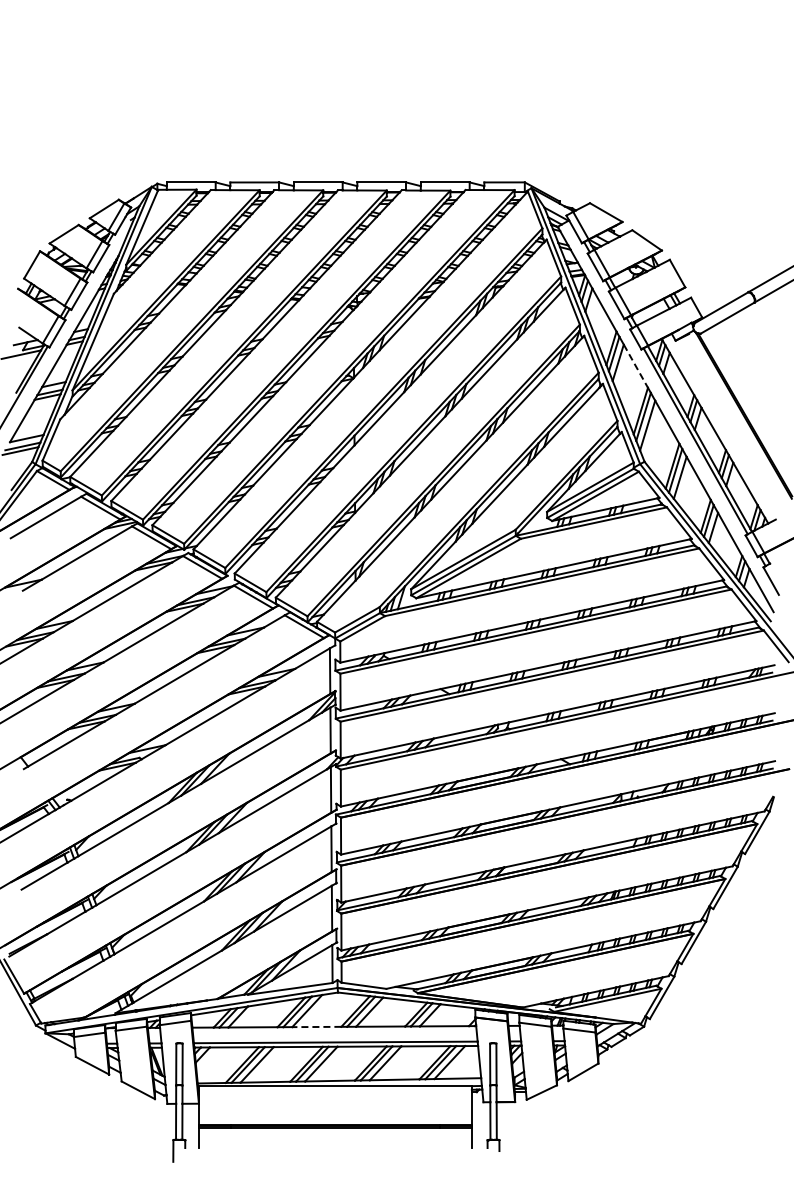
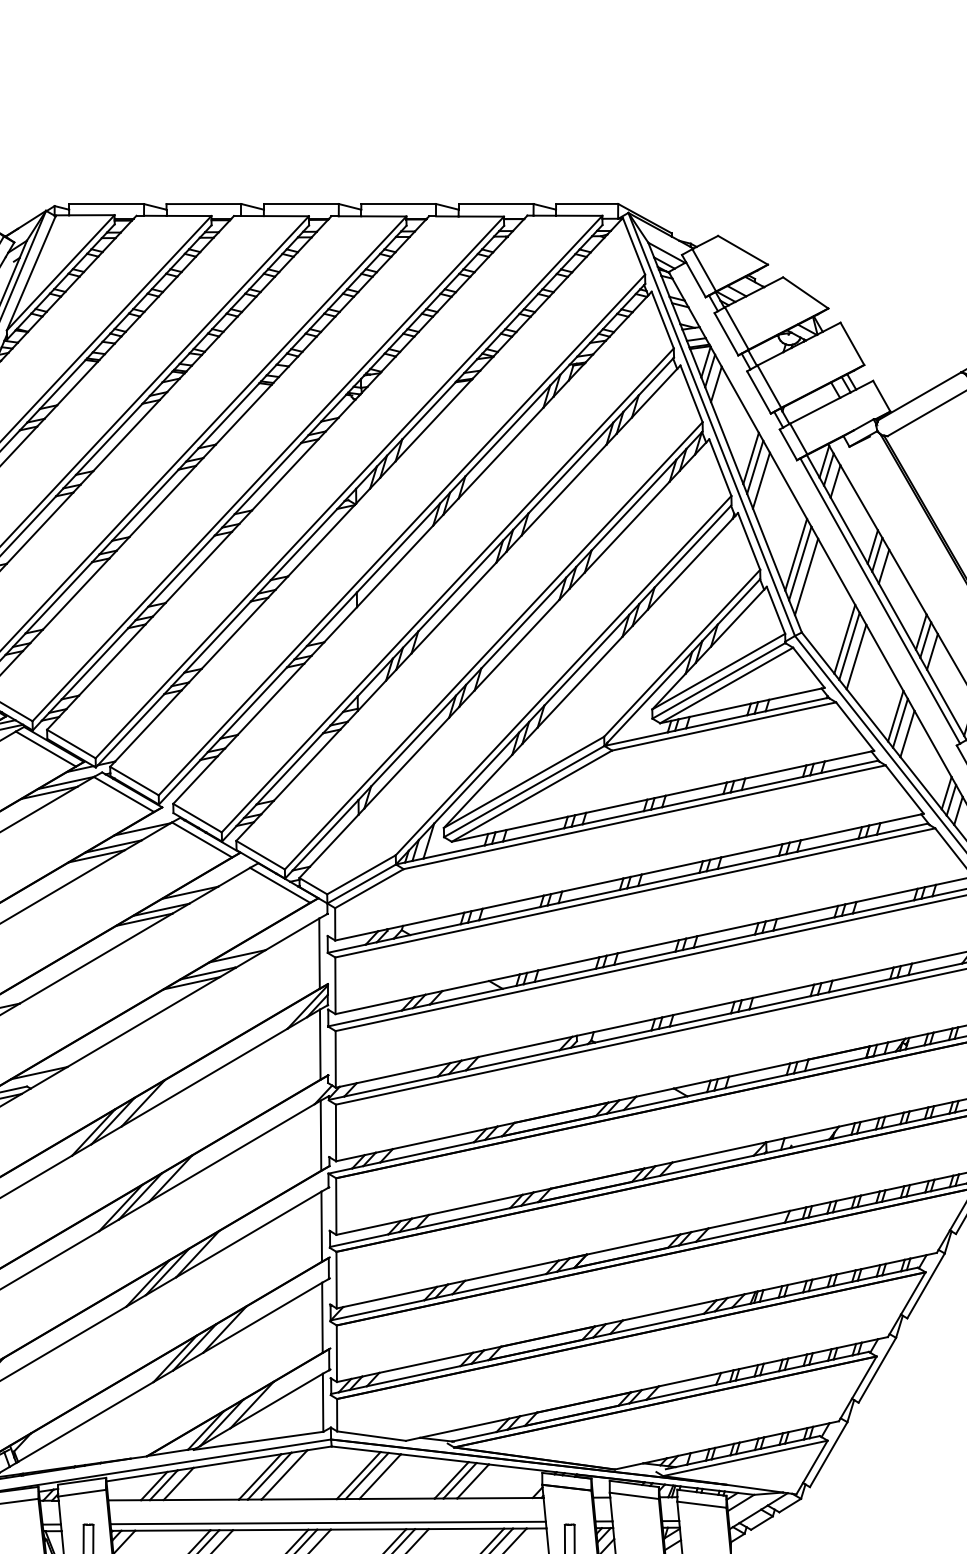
line: (635, 366) -> (787, 486), dashed -> solid
line: (316, 1026) -> (298, 1498), dashed -> solid

